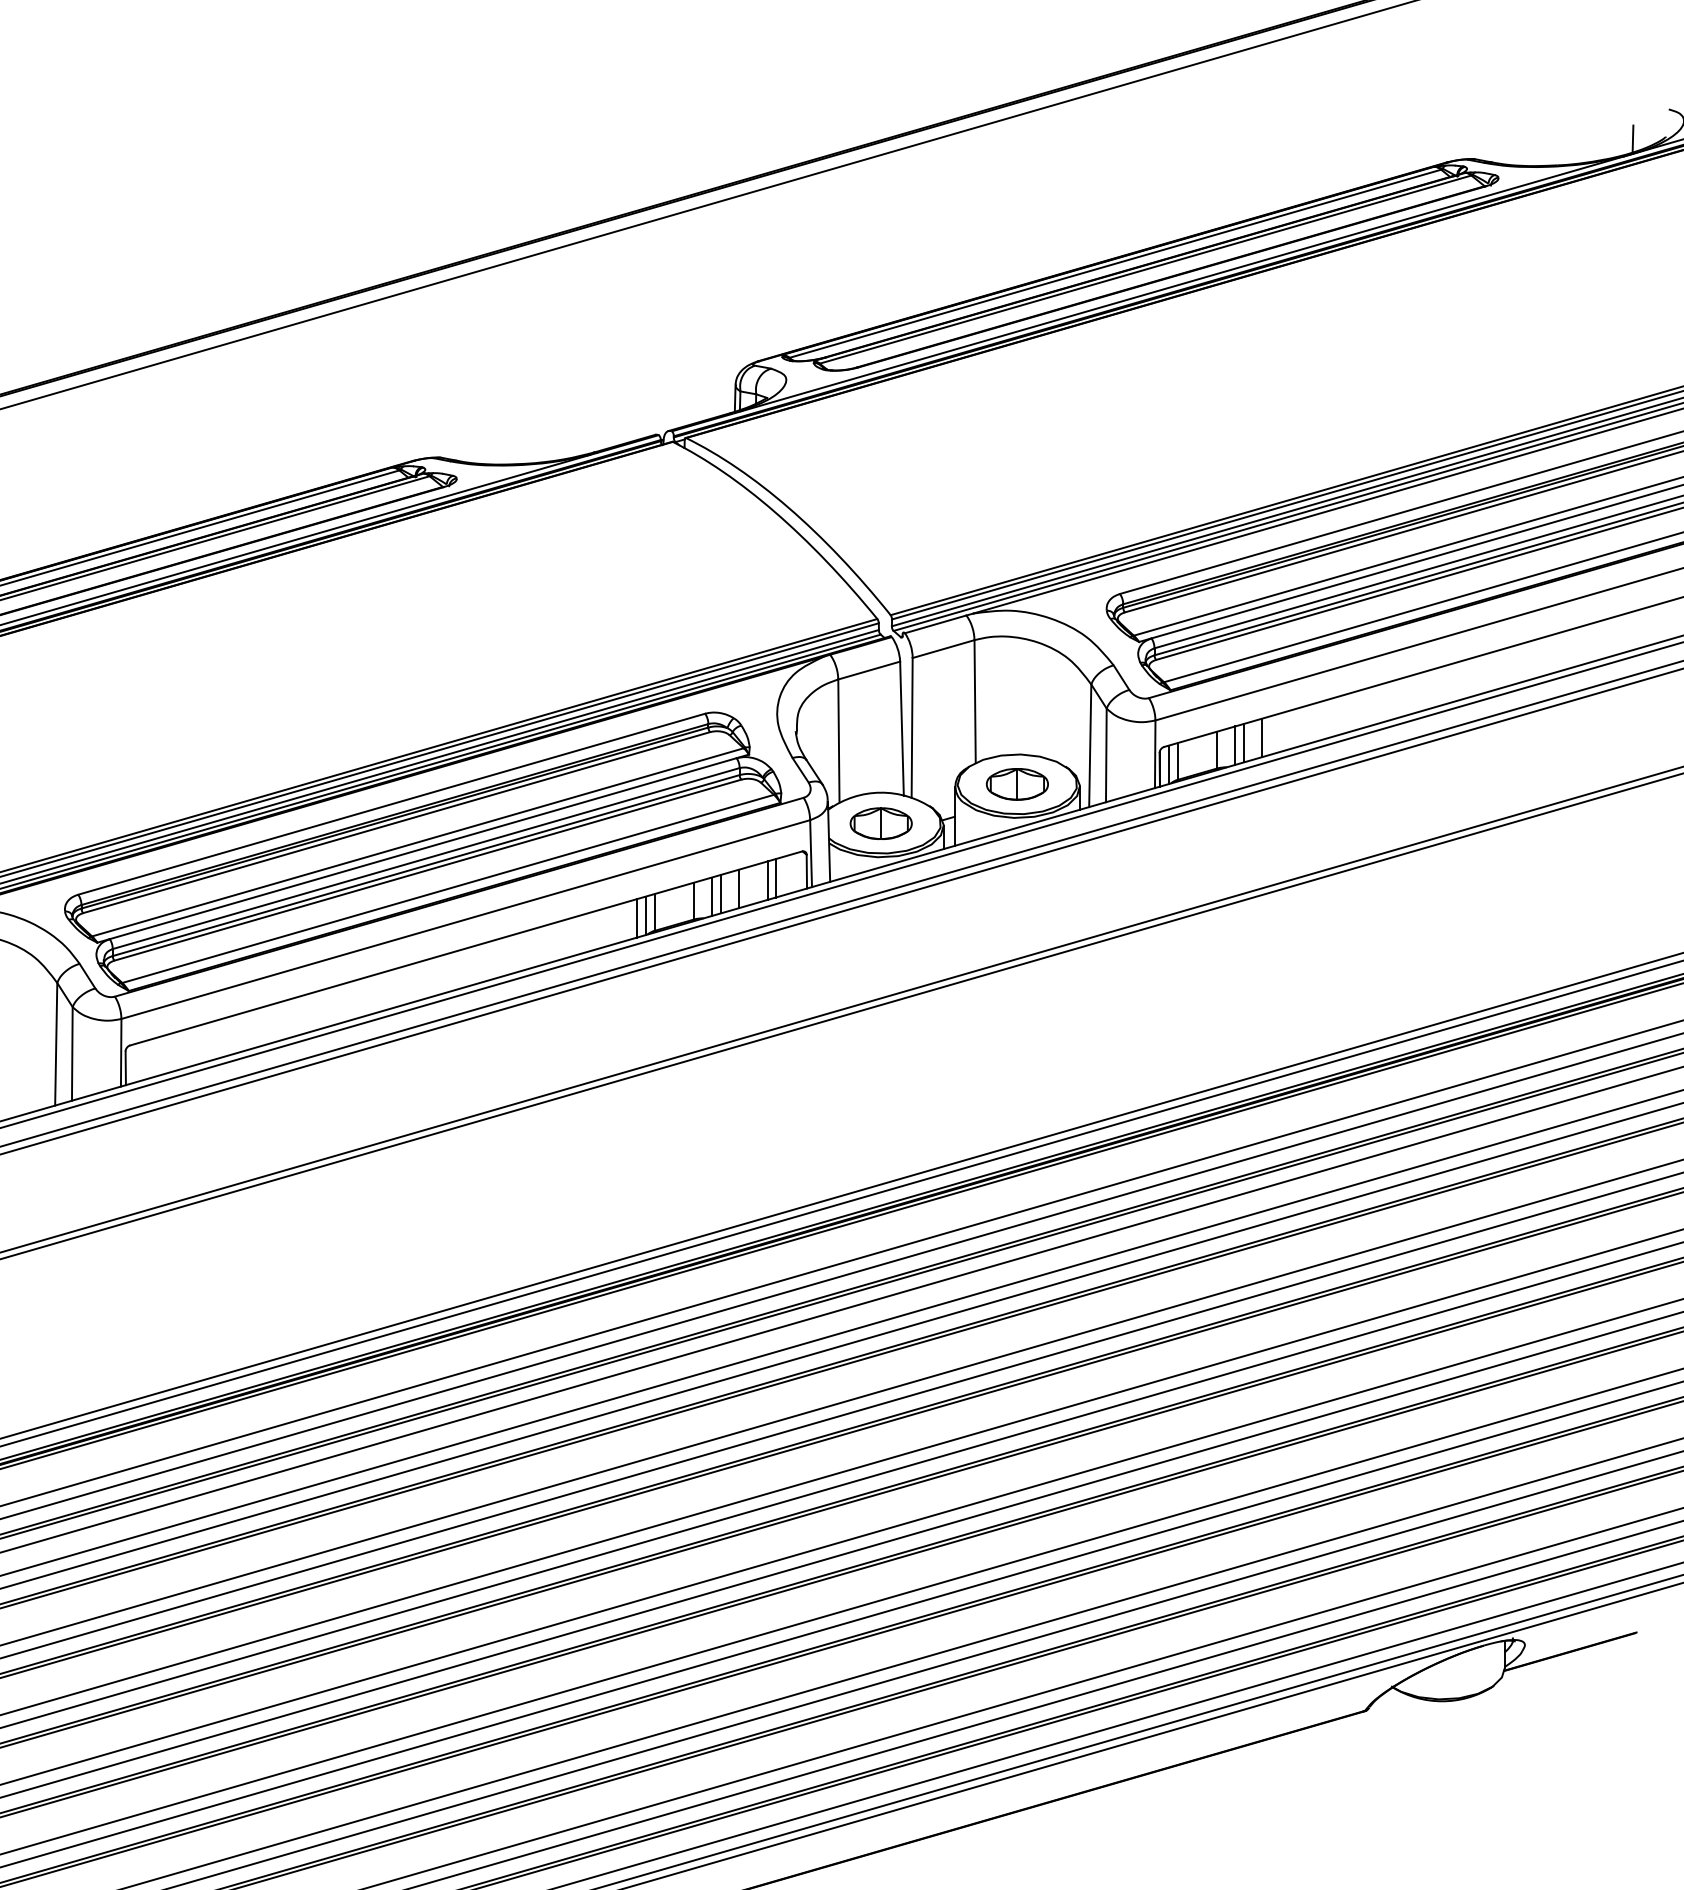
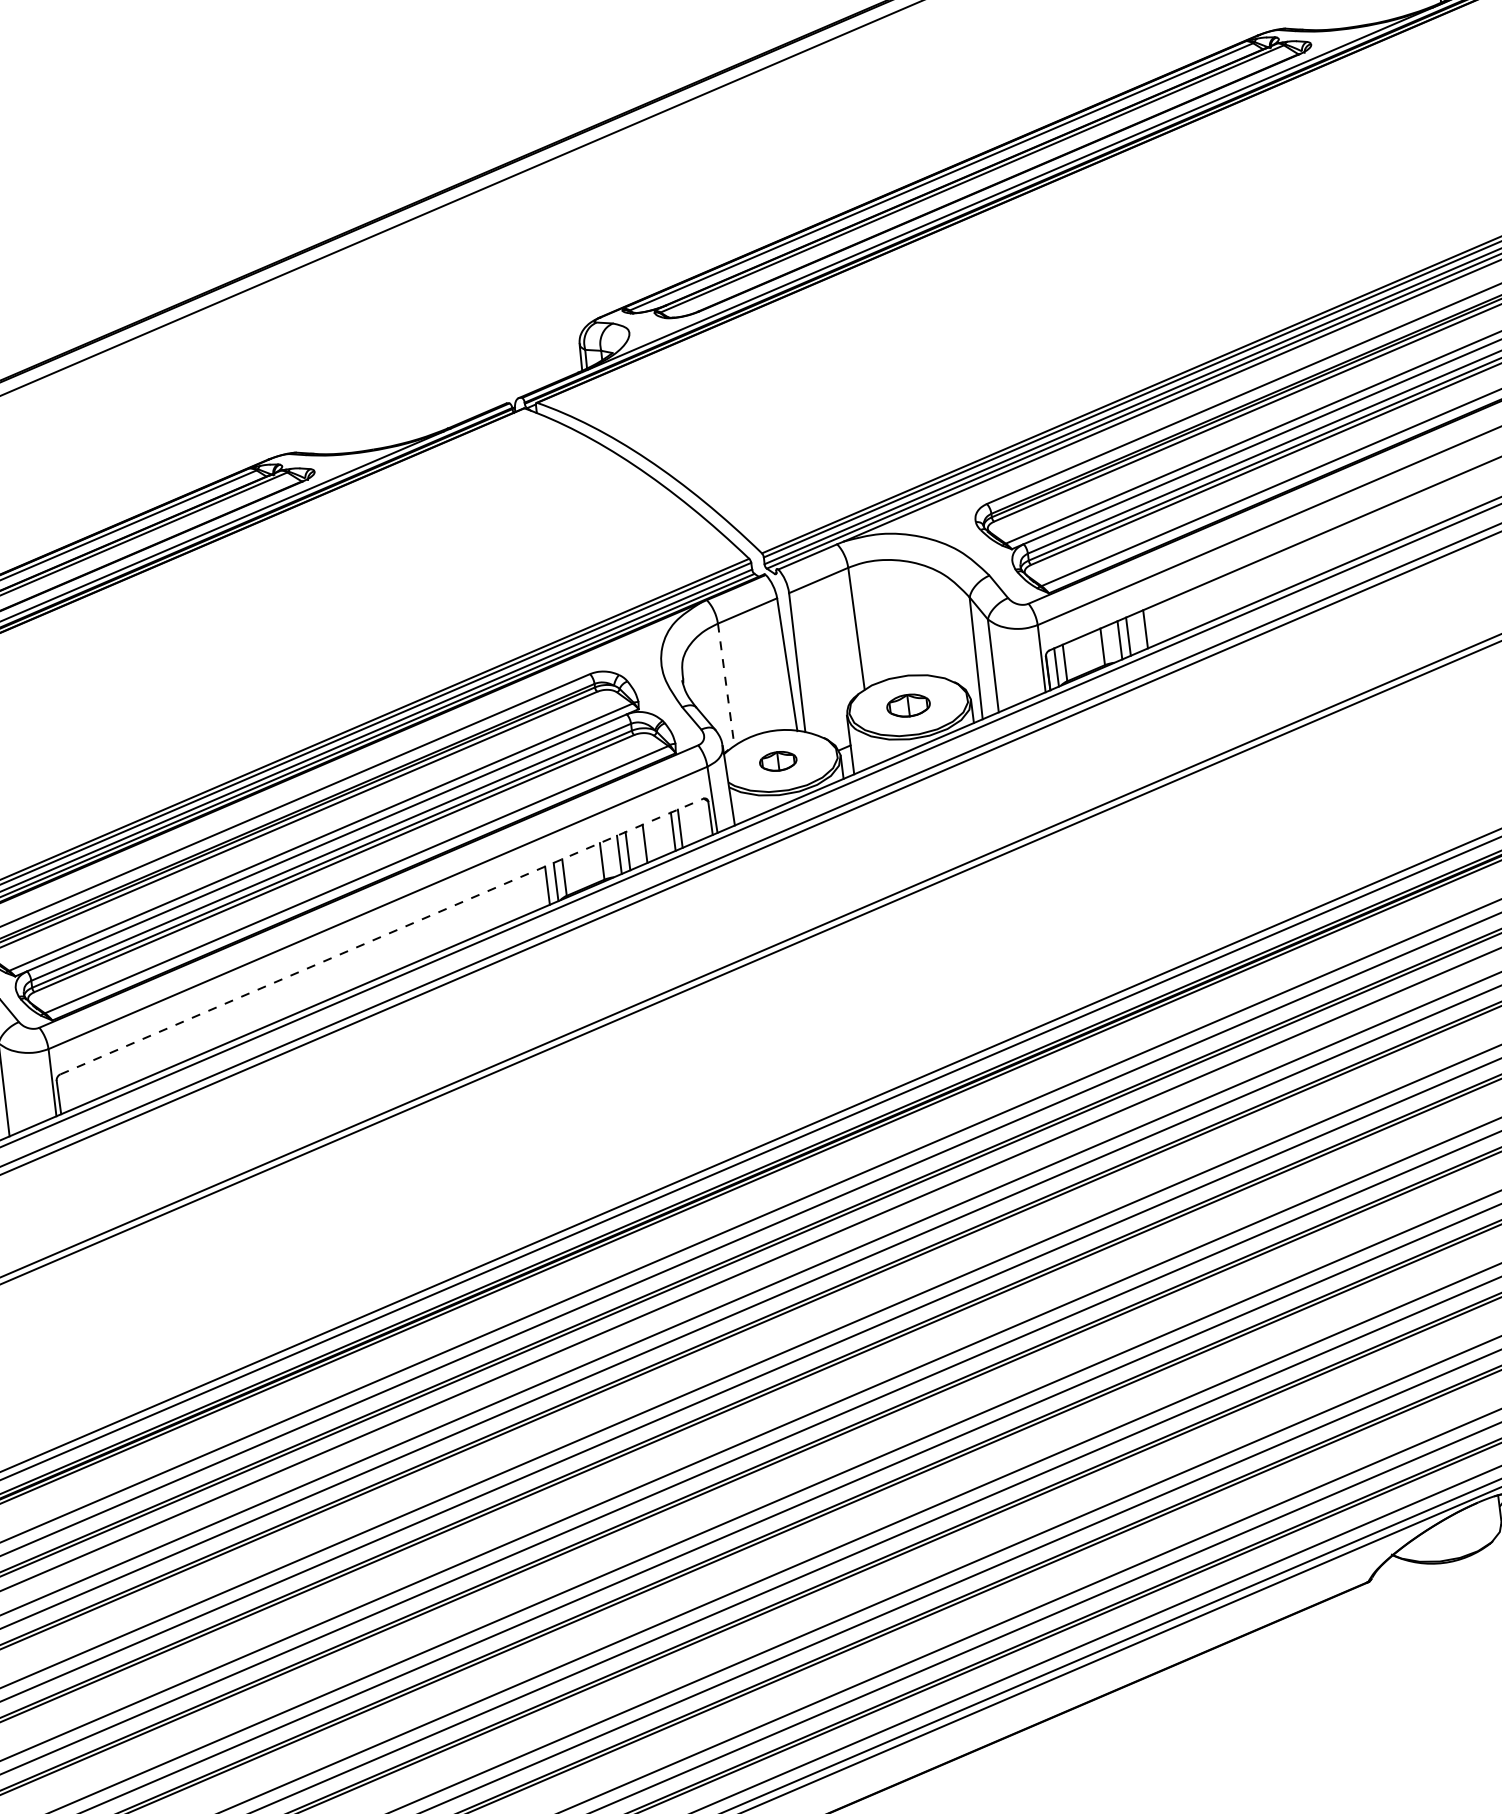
line: (838, 741) -> (725, 685), solid -> dashed
part: (1016, 784) -> (907, 705), size x0.7
part: (880, 823) -> (777, 761), size x0.6
line: (466, 948) -> (382, 936), solid -> dashed

